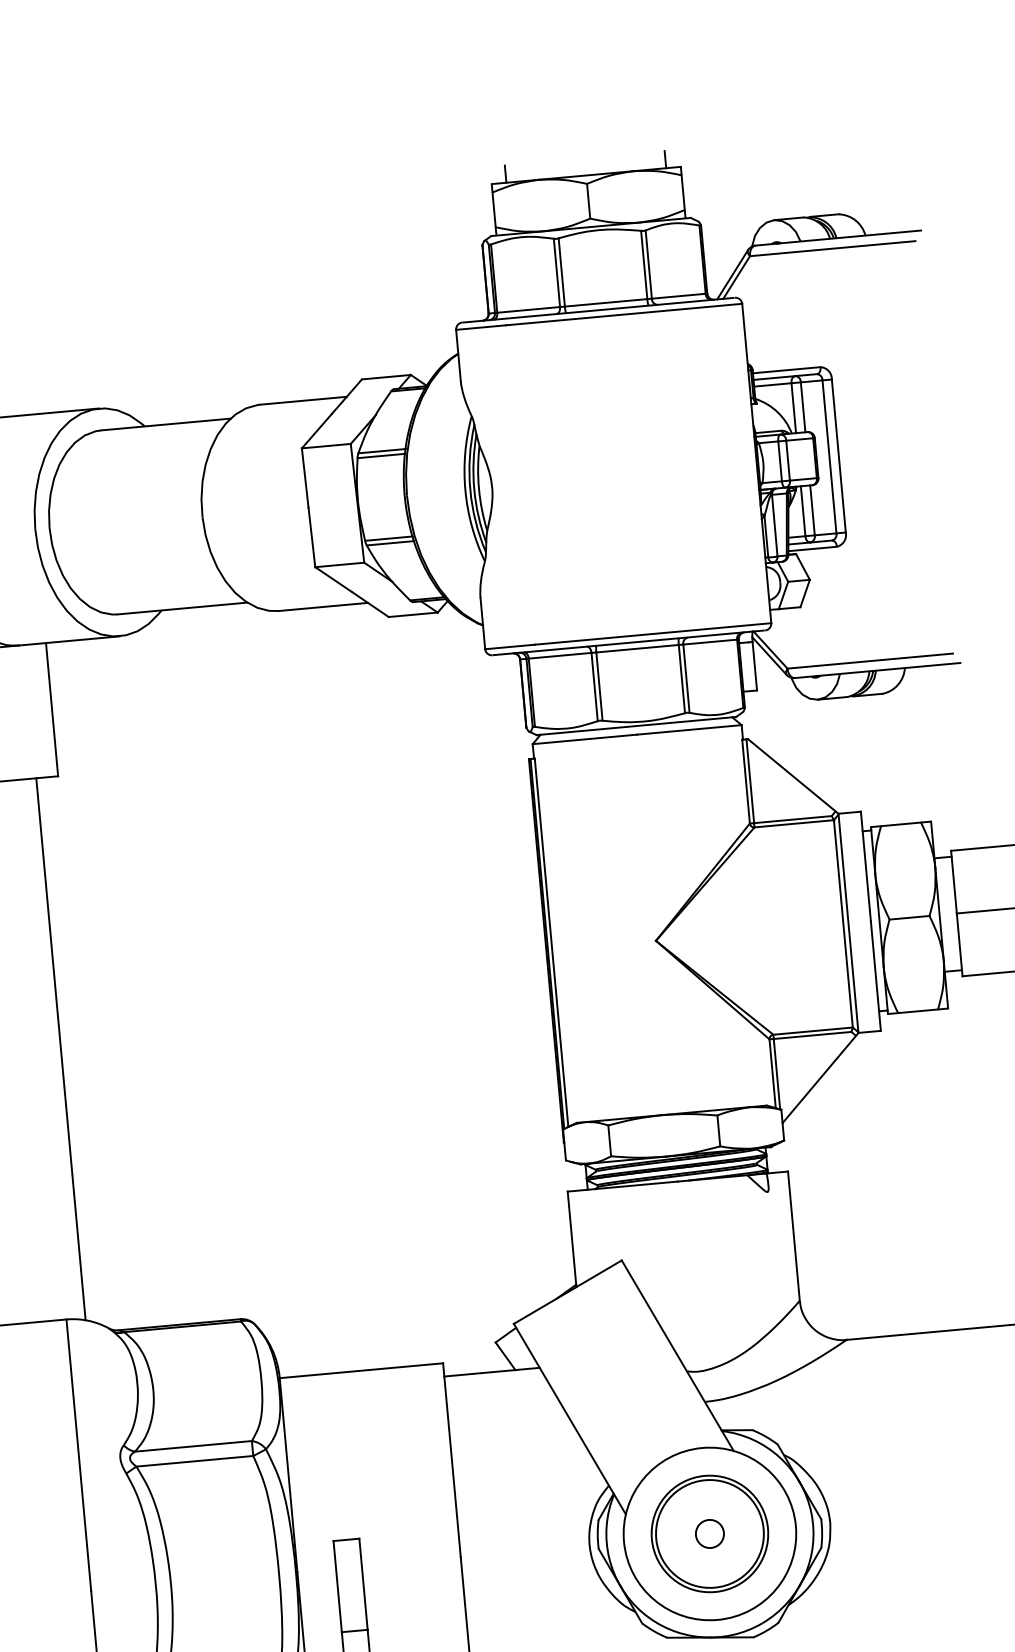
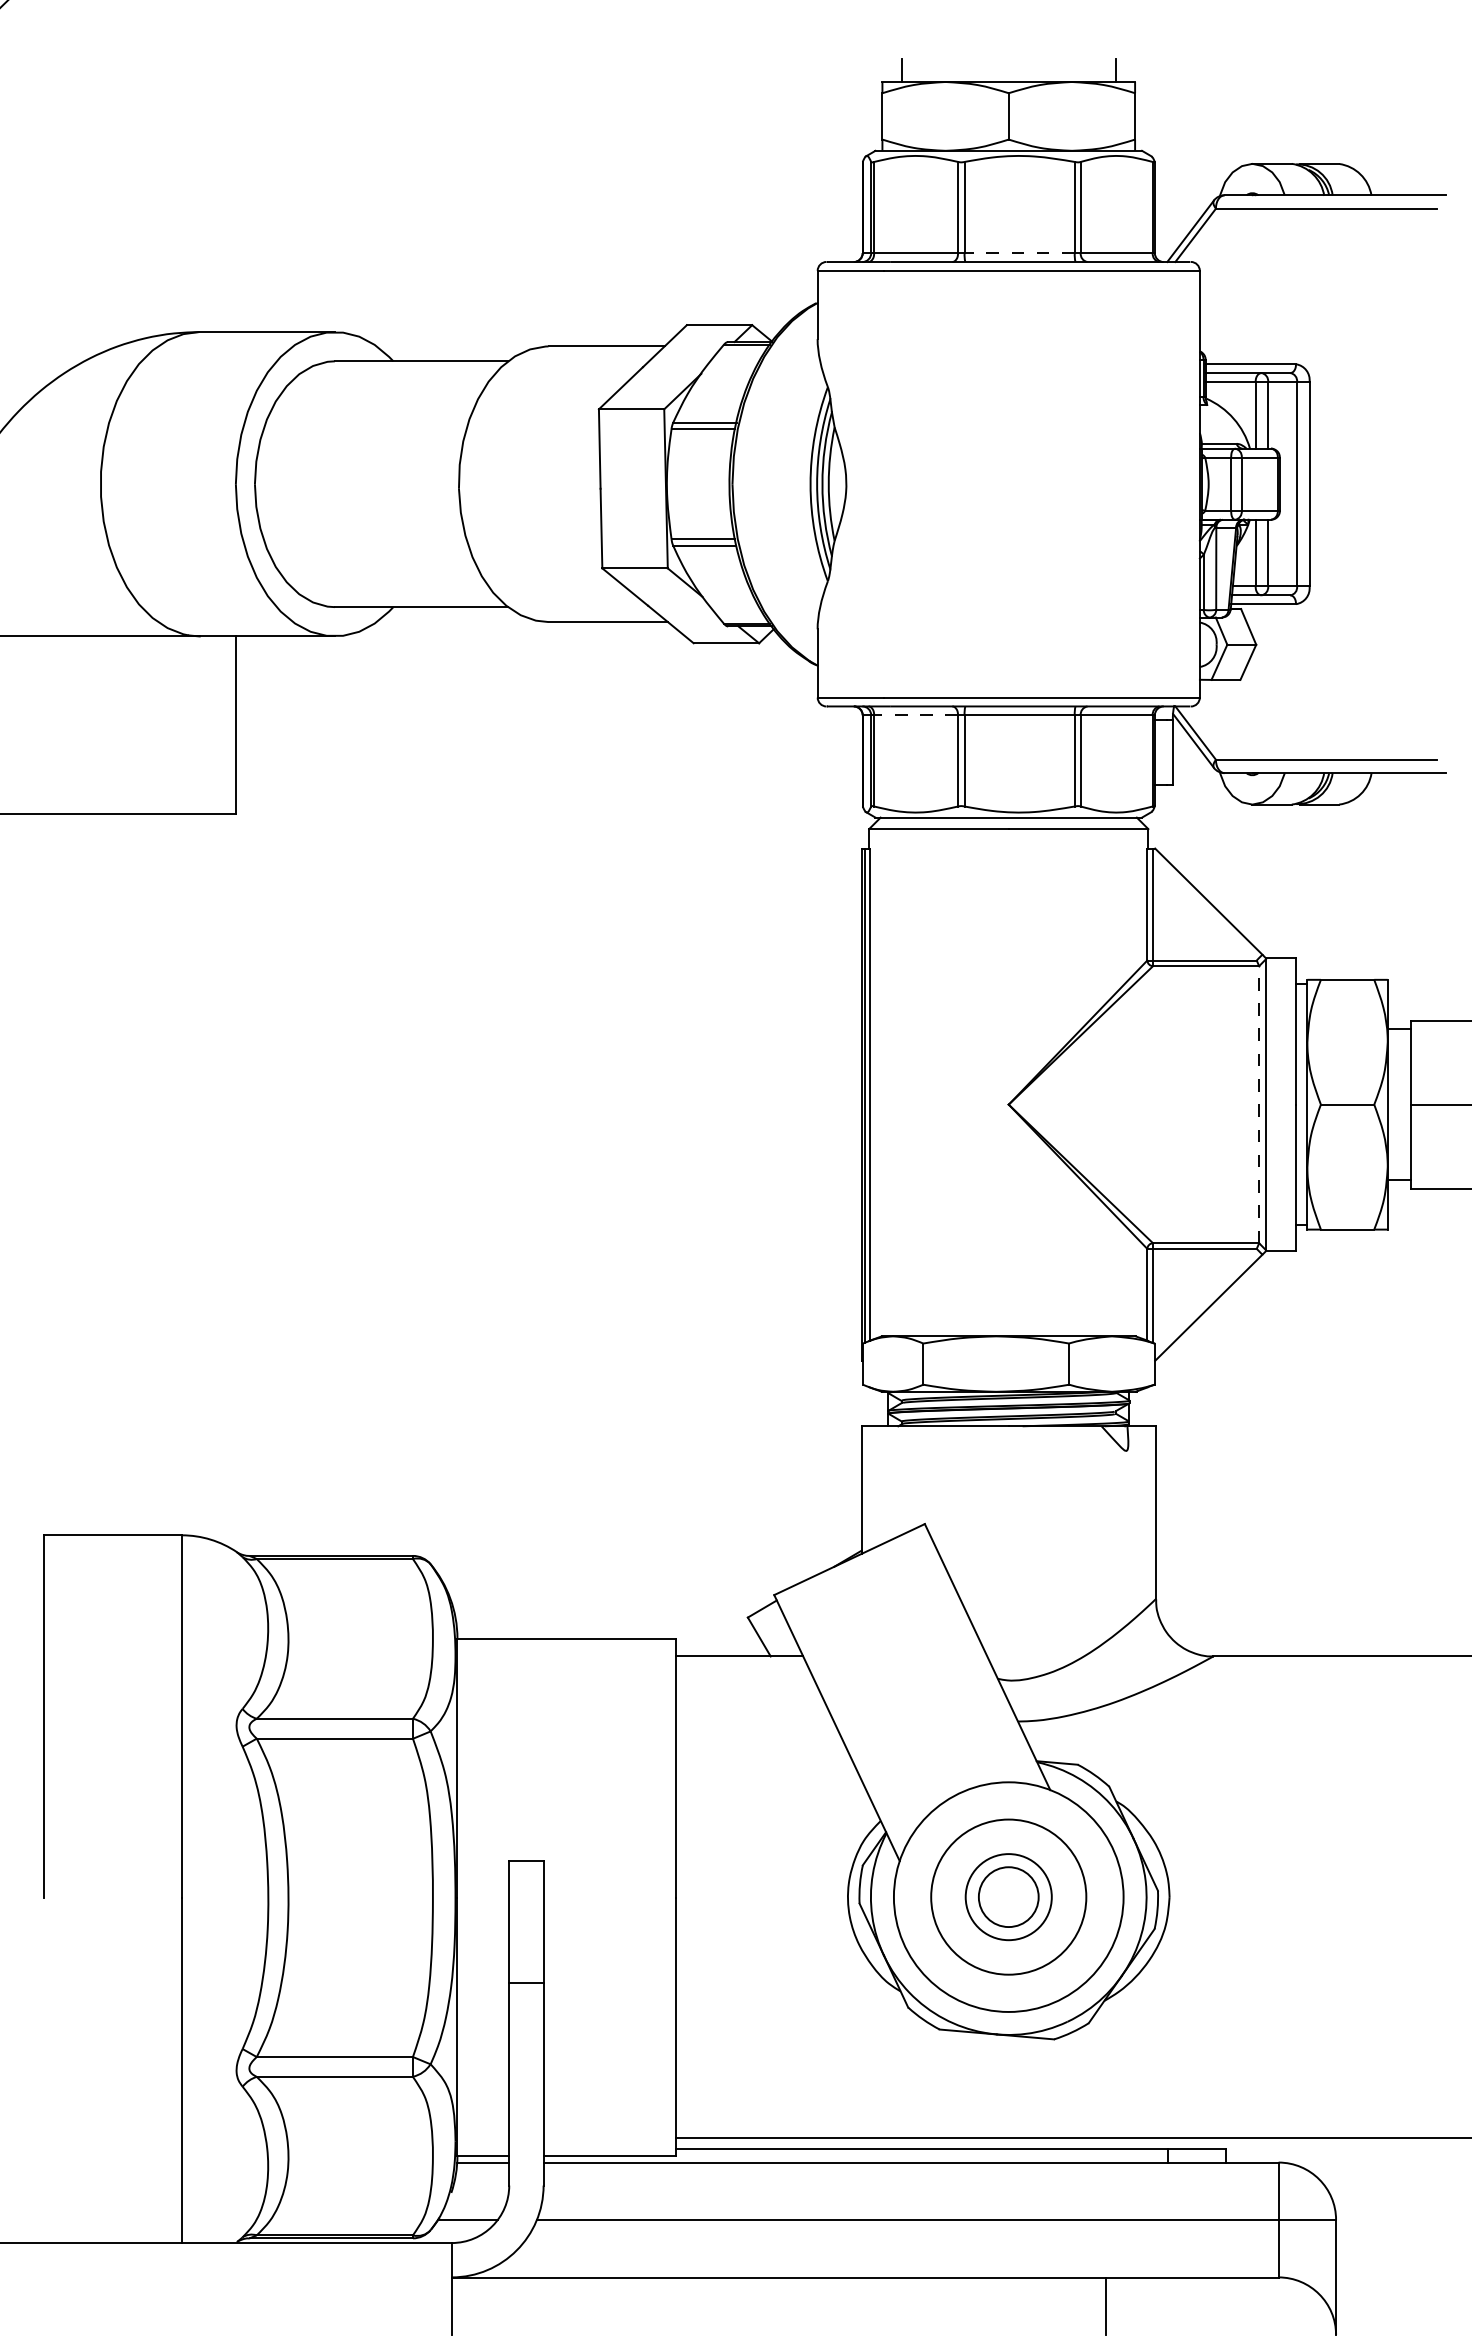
line: (606, 303) -> (1019, 253), solid -> dashed
line: (560, 655) -> (916, 715), solid -> dashed
line: (843, 923) -> (1259, 1104), solid -> dashed
line: (61, 1049) -> (207, 1176), removed
circle: (709, 1533) -> (1008, 1896), size x0.6
circle: (709, 1533) -> (1008, 1896), size x1.6

